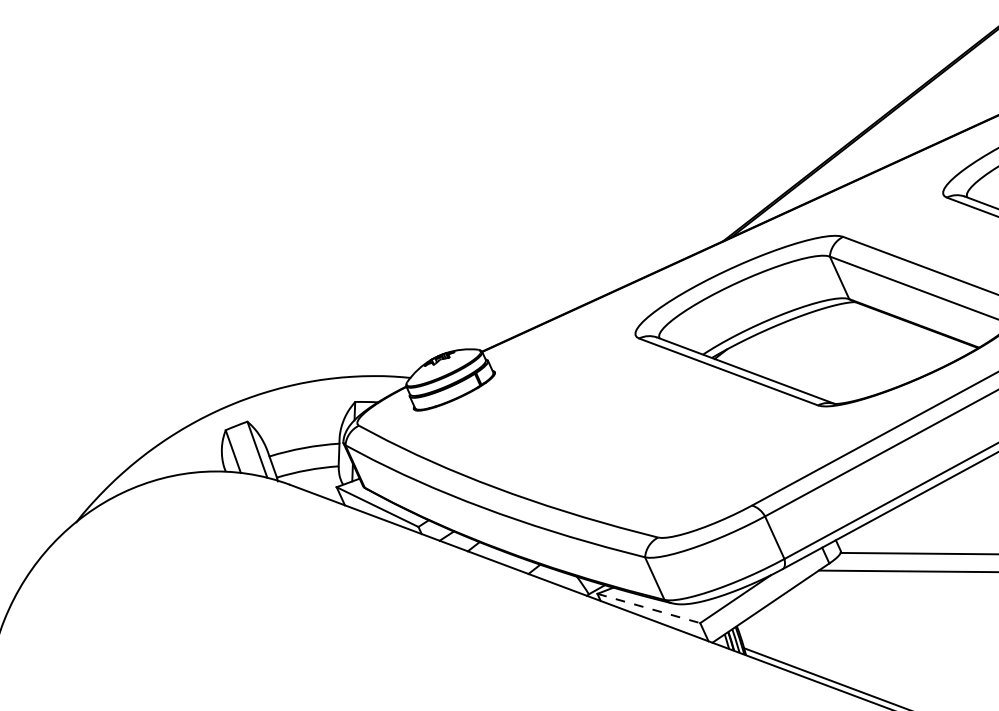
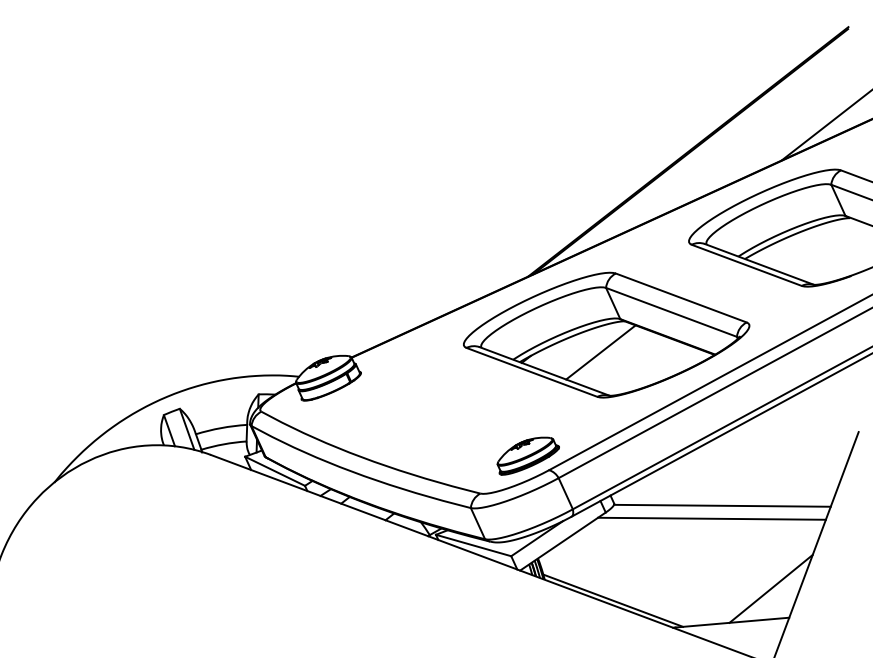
line: (822, 344) -> (600, 352), added
part: (722, 485) -> (527, 455), added
line: (650, 608) -> (474, 545), dashed -> solid

